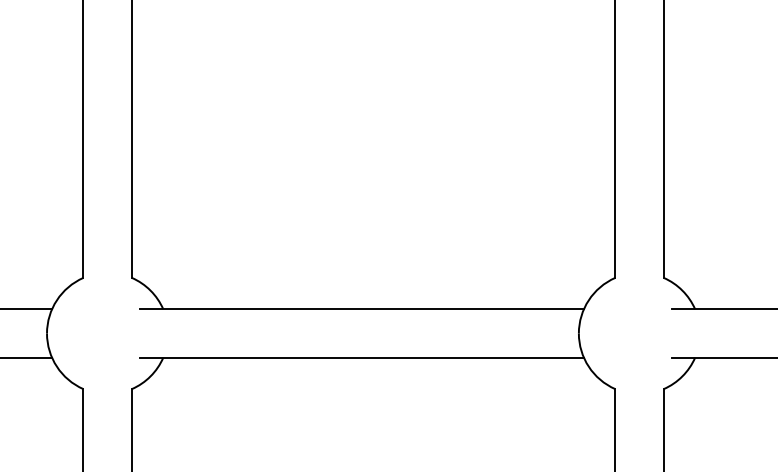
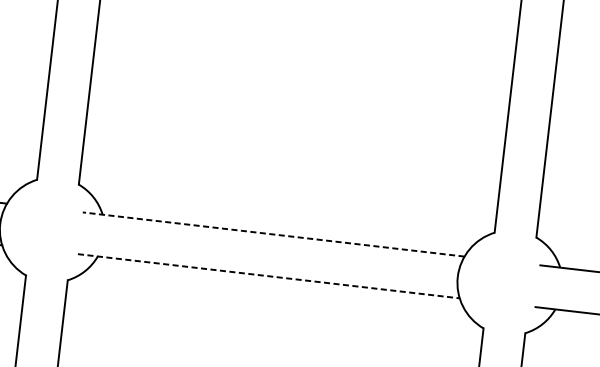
line: (362, 309) -> (274, 234), solid -> dashed
line: (362, 357) -> (269, 276), solid -> dashed

